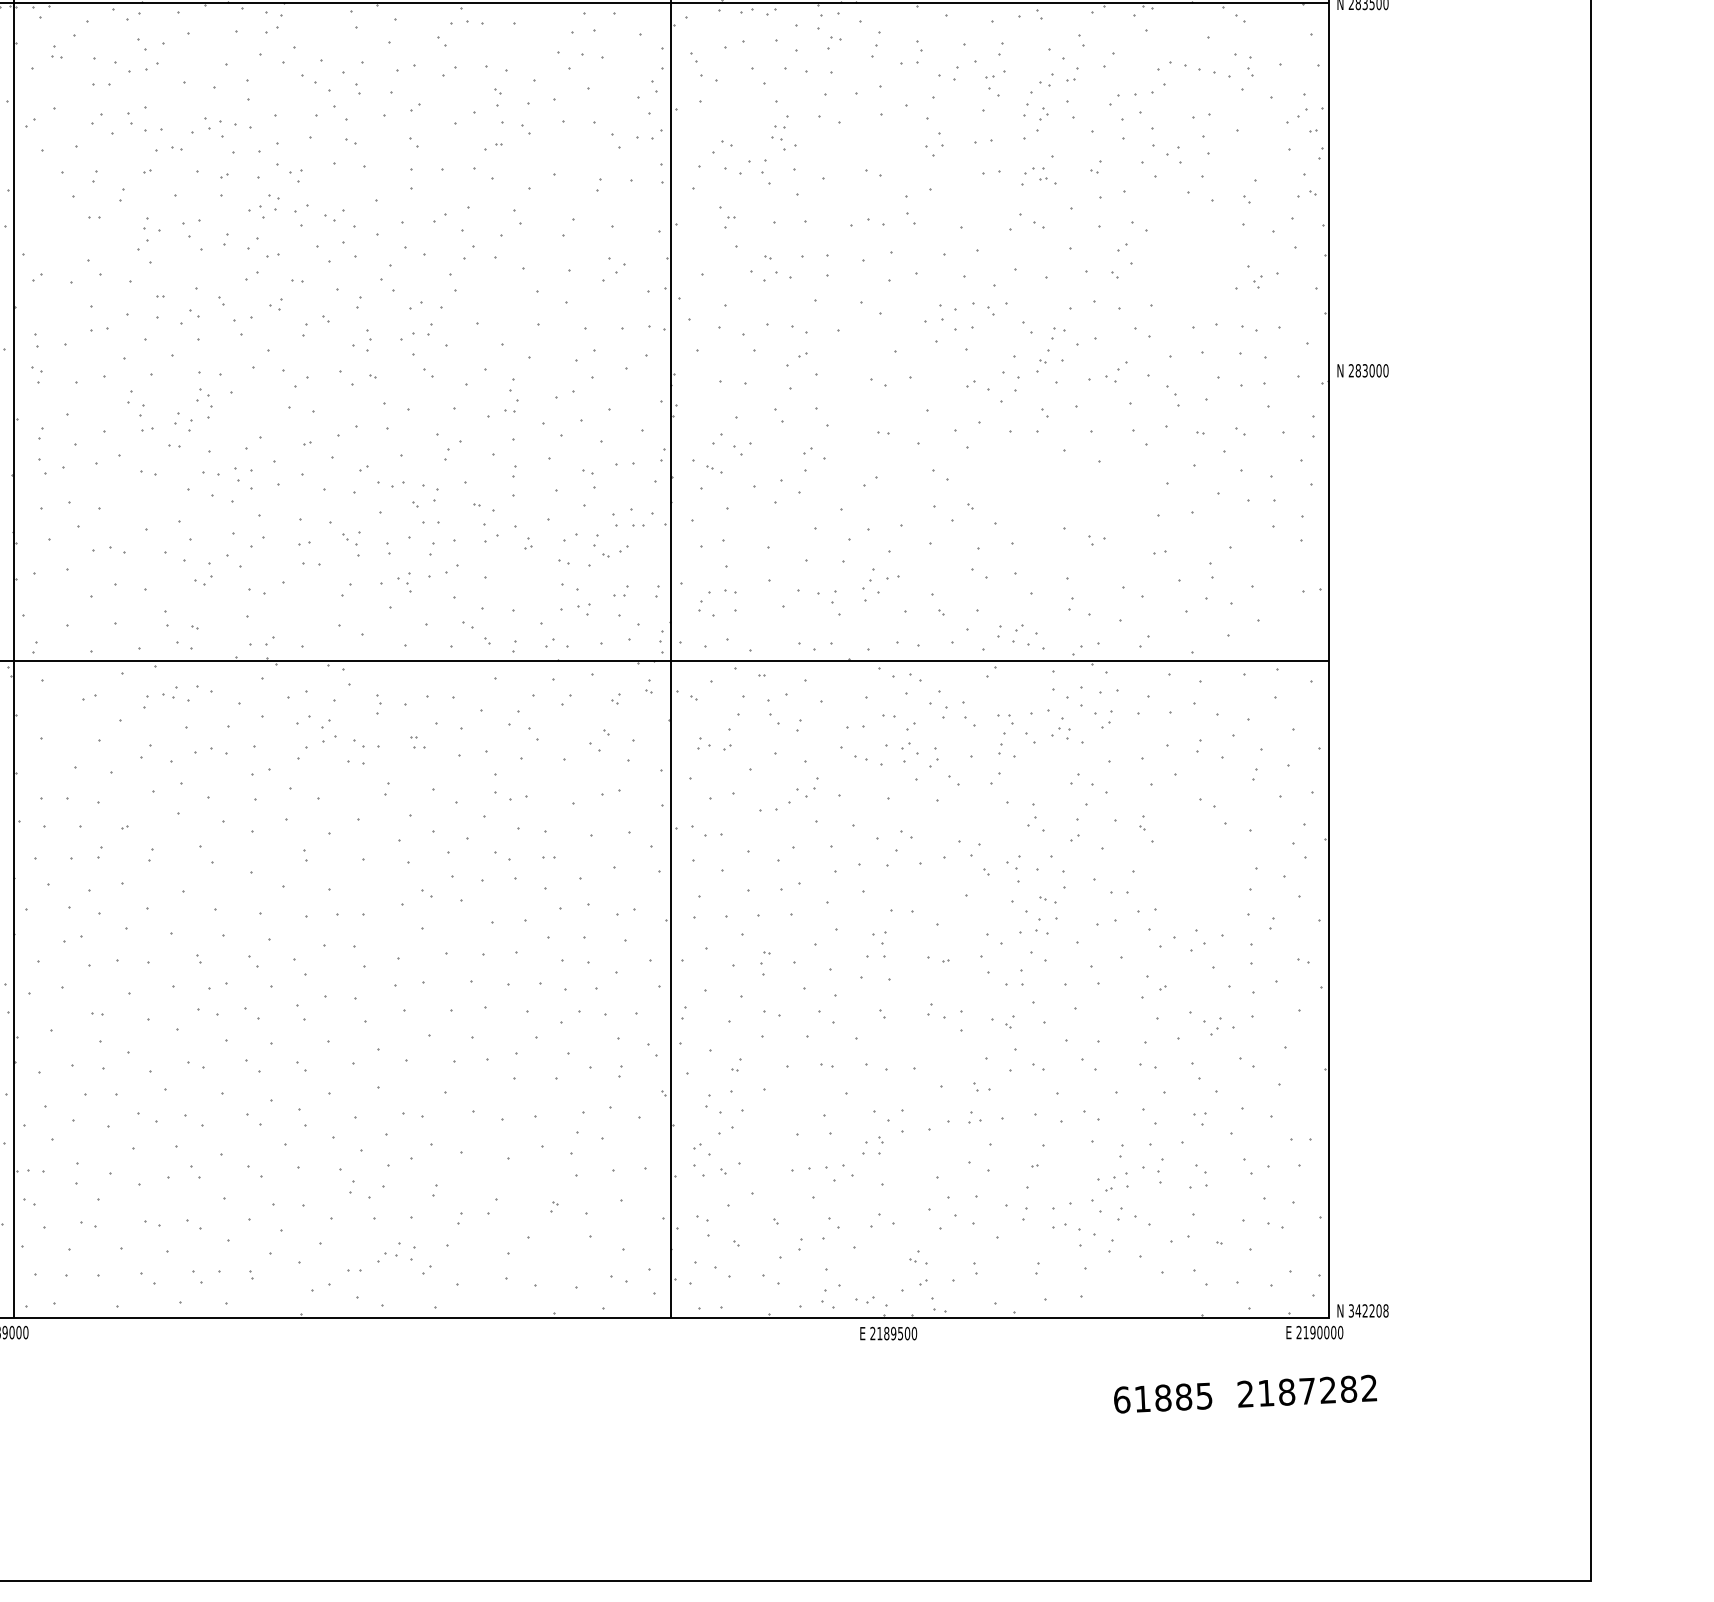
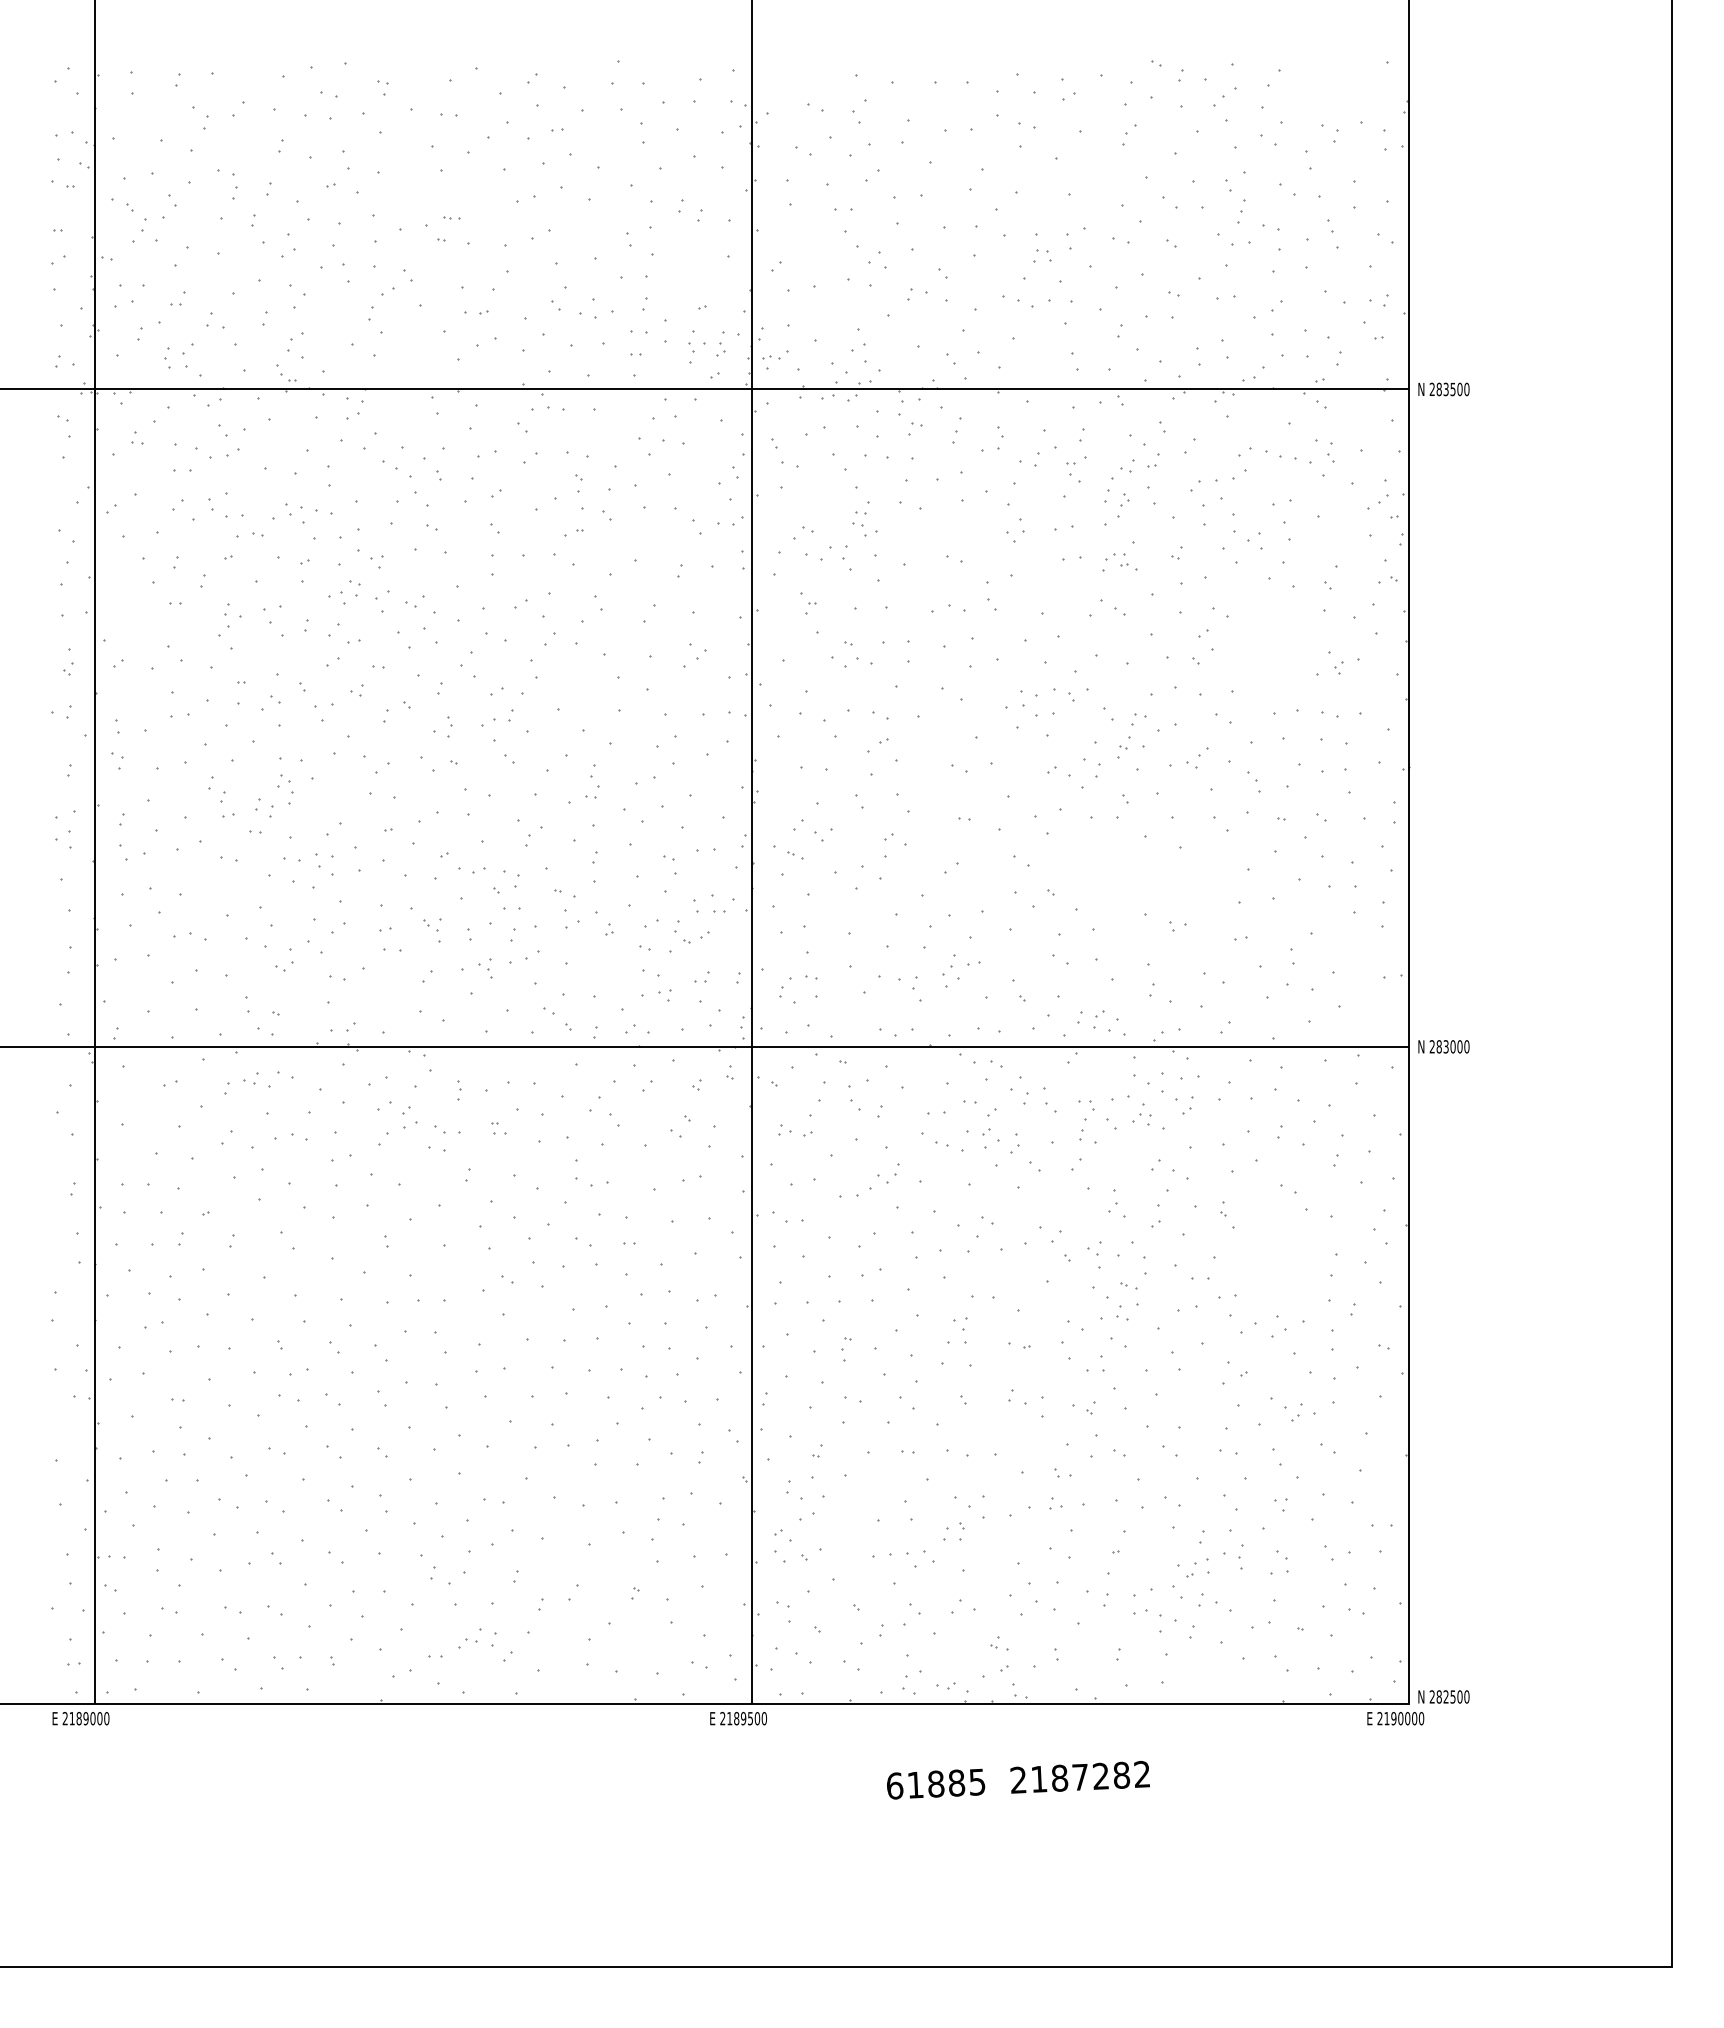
text: (1362, 370) -> (1443, 1046), moved
text: (1368, 1310) -> (1449, 1696), 342208 -> 282500
text: (888, 1333) -> (738, 1718), moved
text: (1245, 1394) -> (1018, 1780), moved

